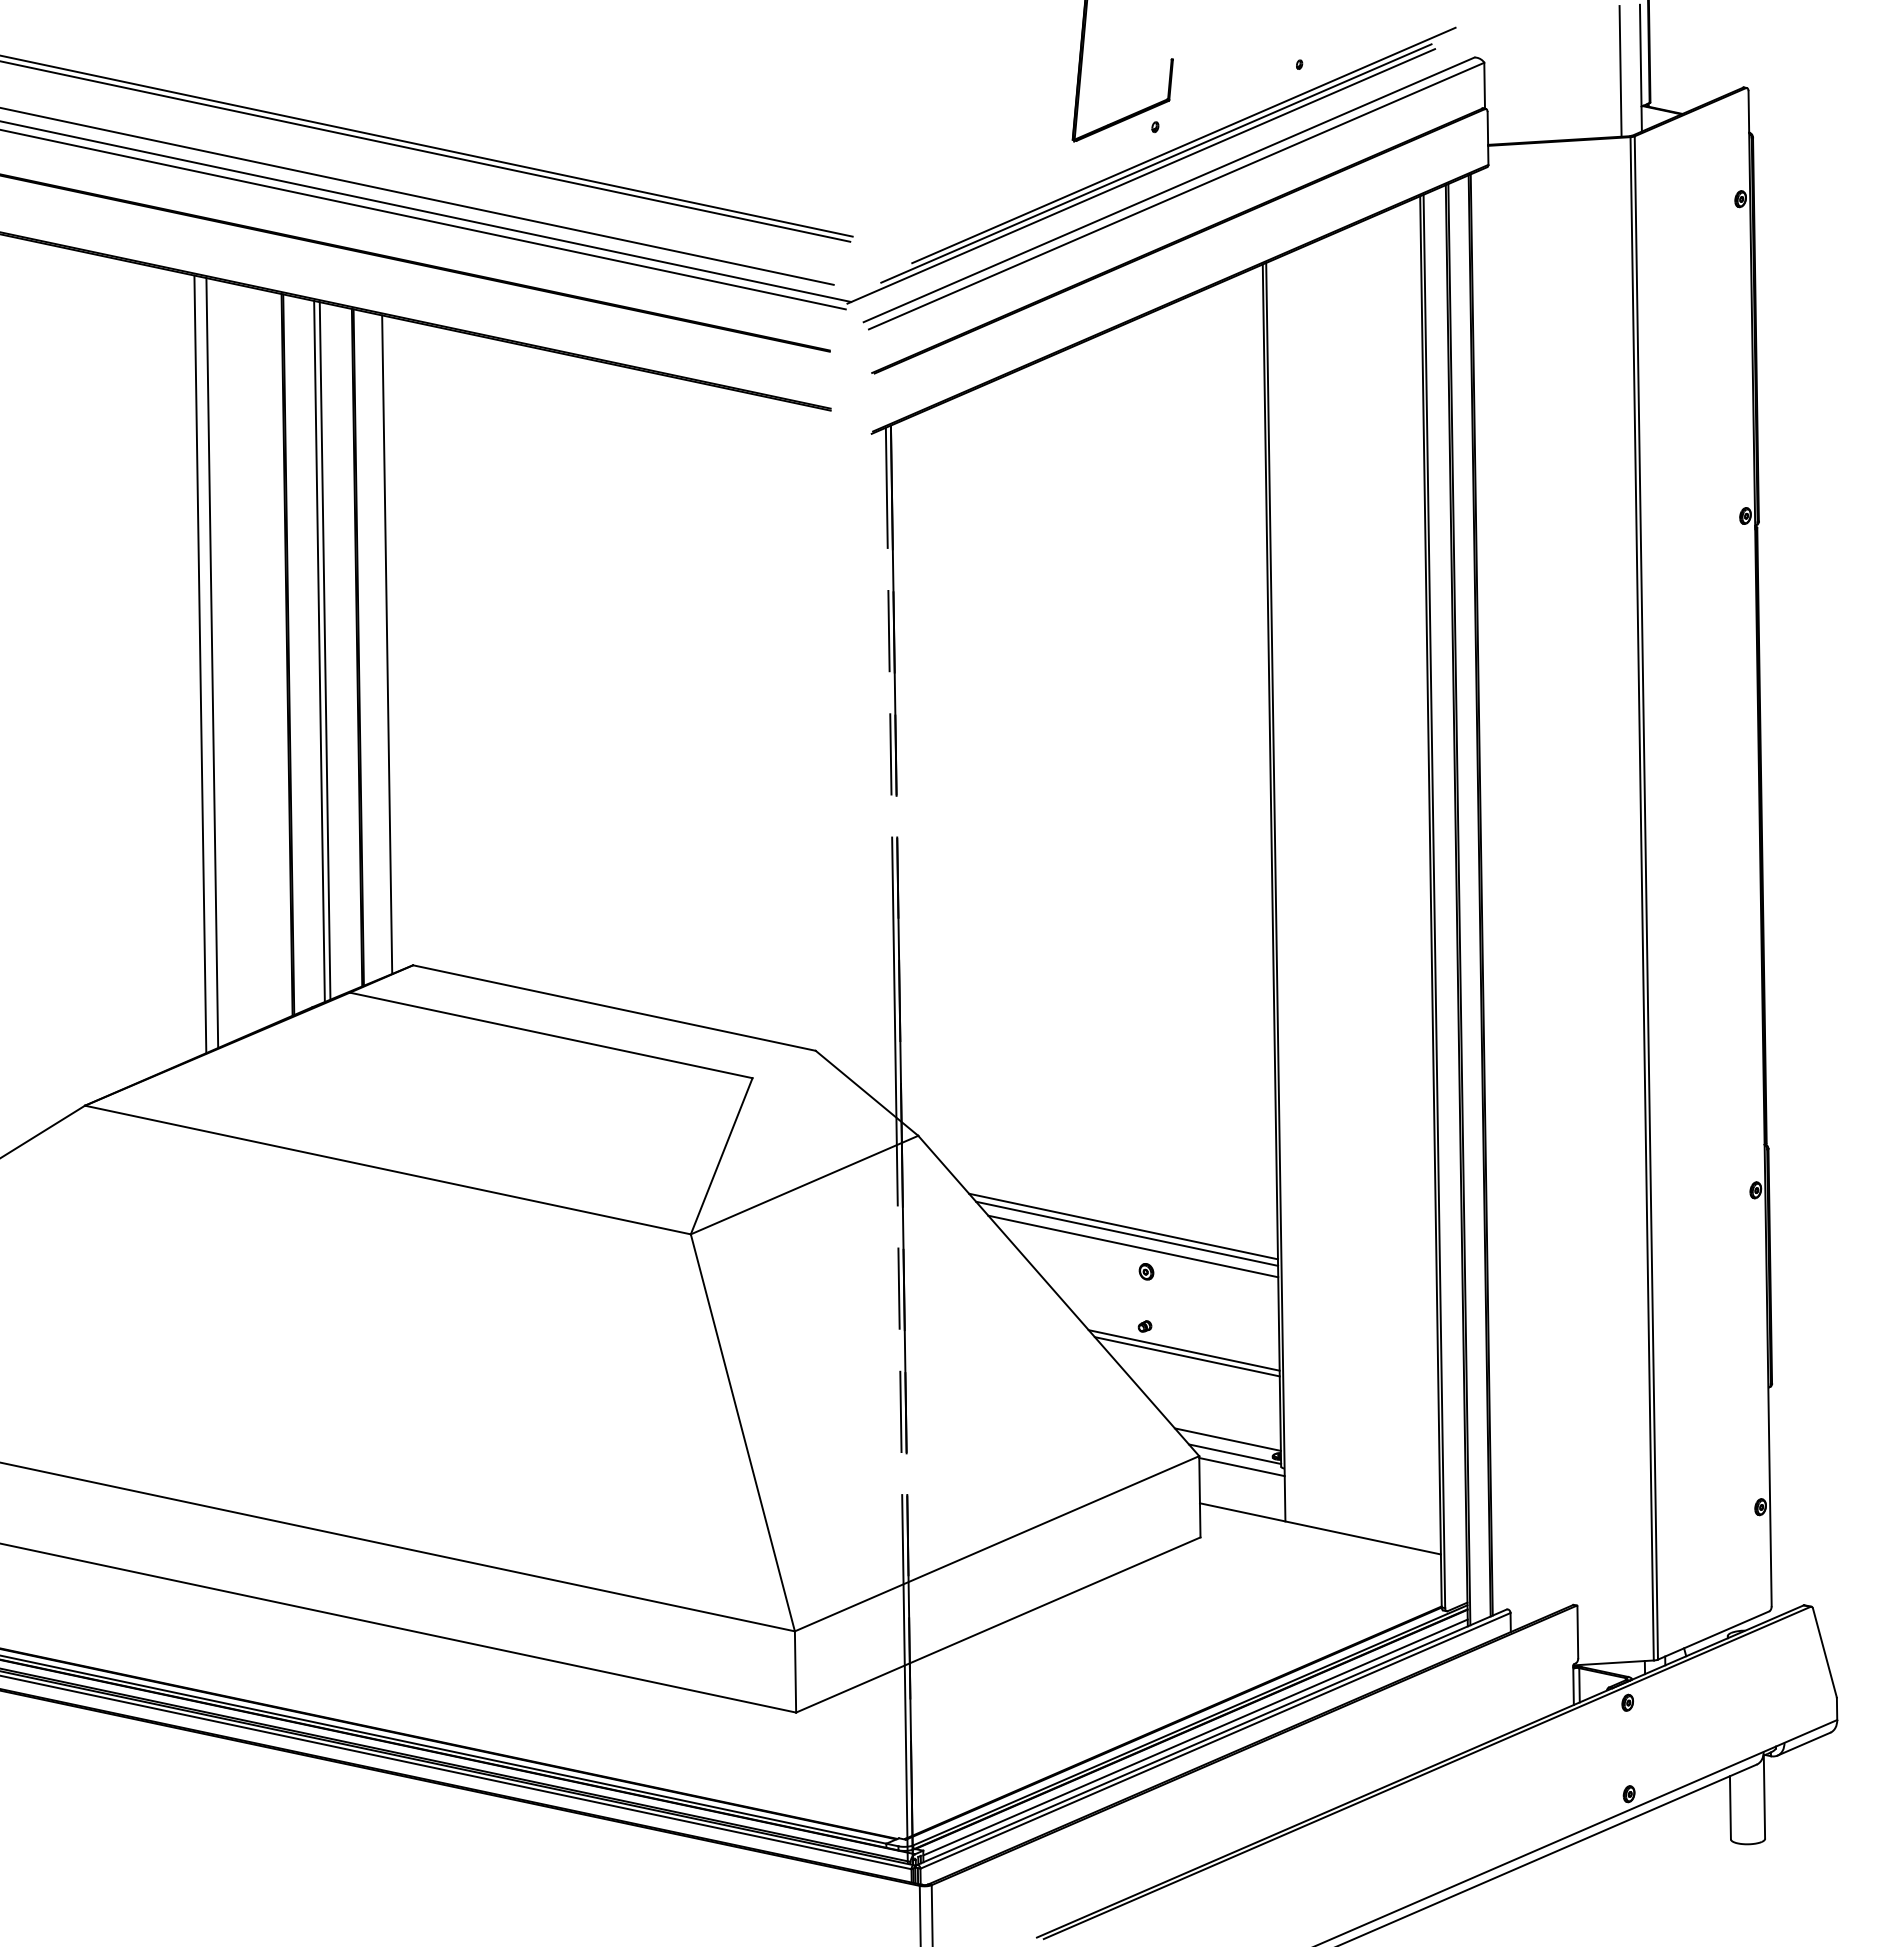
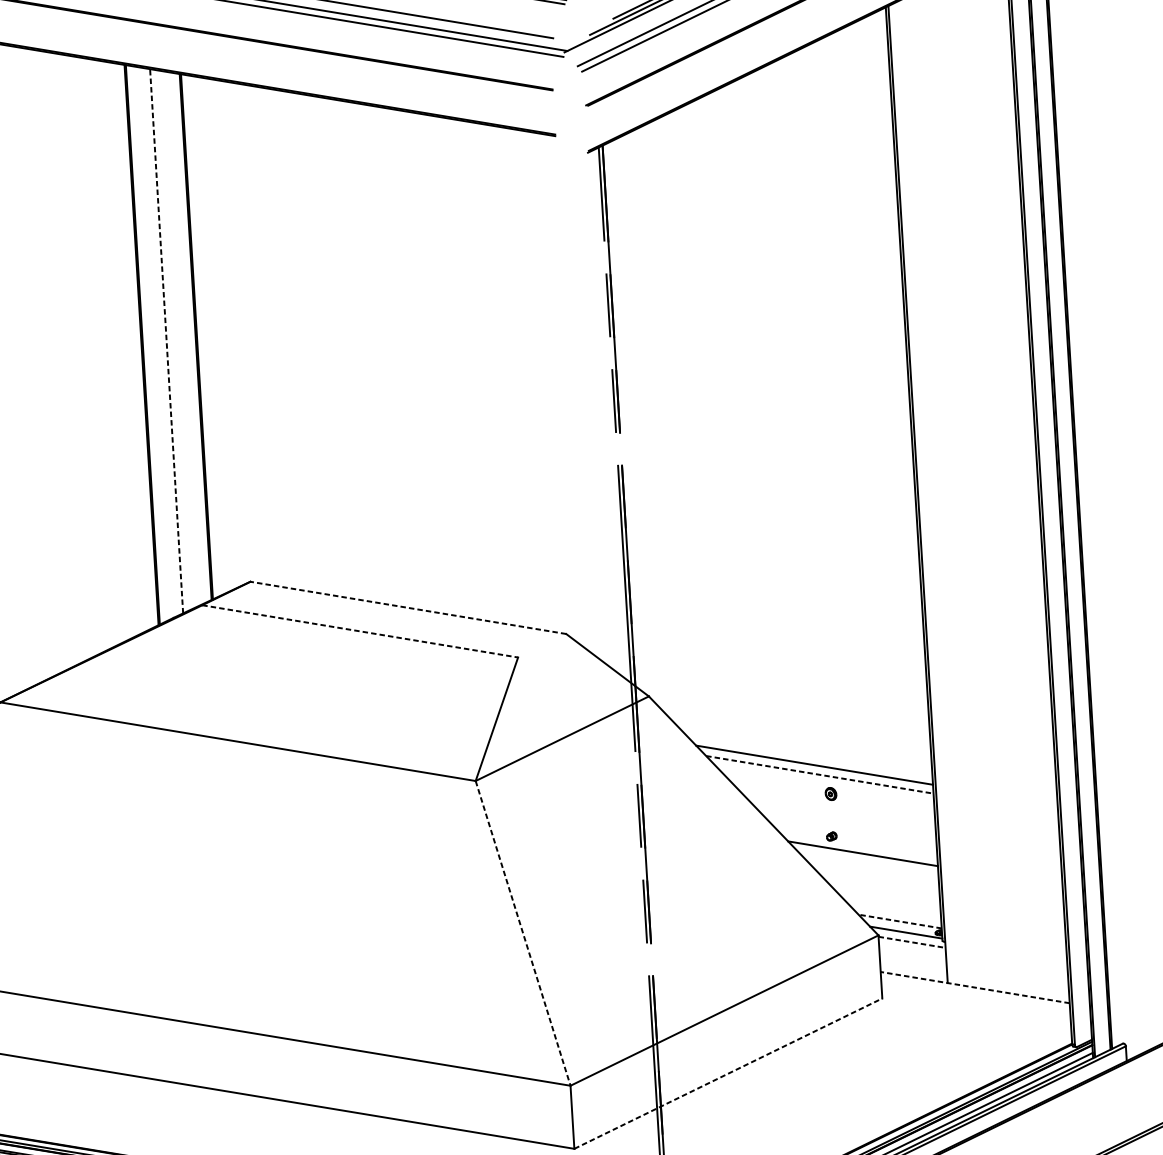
line: (387, 644) -> (219, 333), removed
line: (324, 650) -> (170, 340), removed
line: (319, 651) -> (166, 341), solid -> dashed
line: (212, 663) -> (83, 354), removed
line: (200, 664) -> (74, 355), removed
line: (614, 1008) -> (408, 608), solid -> dashed
line: (551, 1035) -> (360, 631), solid -> dashed
line: (1123, 1226) -> (811, 759), removed
line: (1133, 1246) -> (820, 774), solid -> dashed
line: (1186, 1356) -> (865, 858), removed
line: (743, 1433) -> (523, 933), solid -> dashed
line: (1227, 1439) -> (899, 921), solid -> dashed
line: (1242, 1467) -> (912, 942), solid -> dashed
line: (1319, 1528) -> (974, 987), solid -> dashed
line: (998, 1624) -> (728, 1073), solid -> dashed

